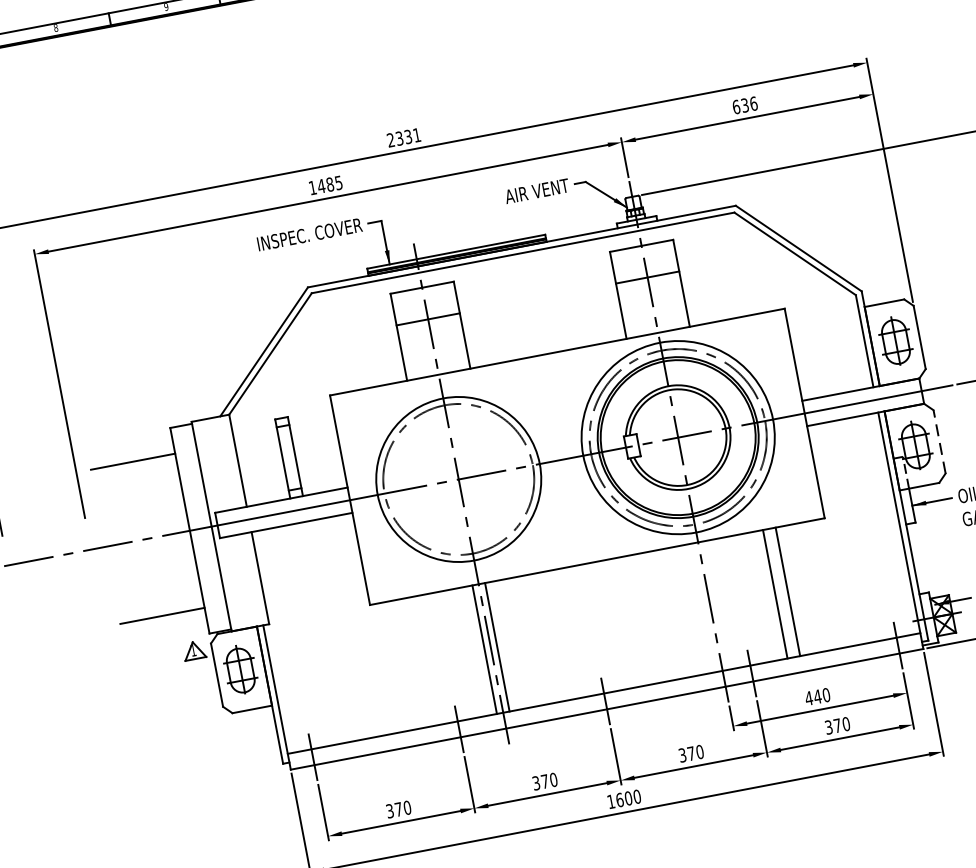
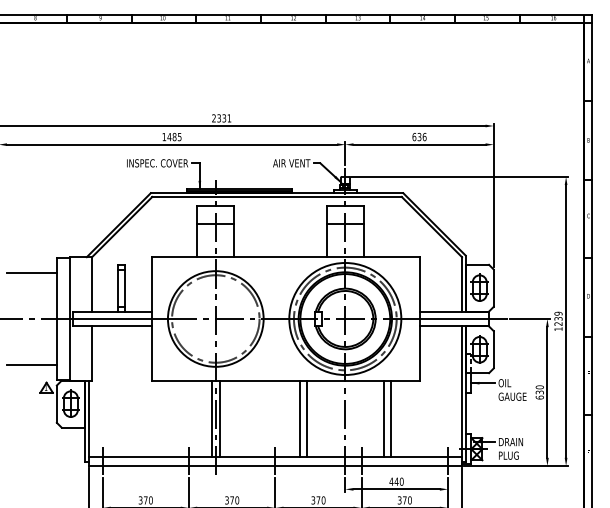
line: (939, 441) -> (493, 349), dashed -> solid
line: (646, 618) -> (307, 418), added
line: (632, 621) -> (299, 418), added

